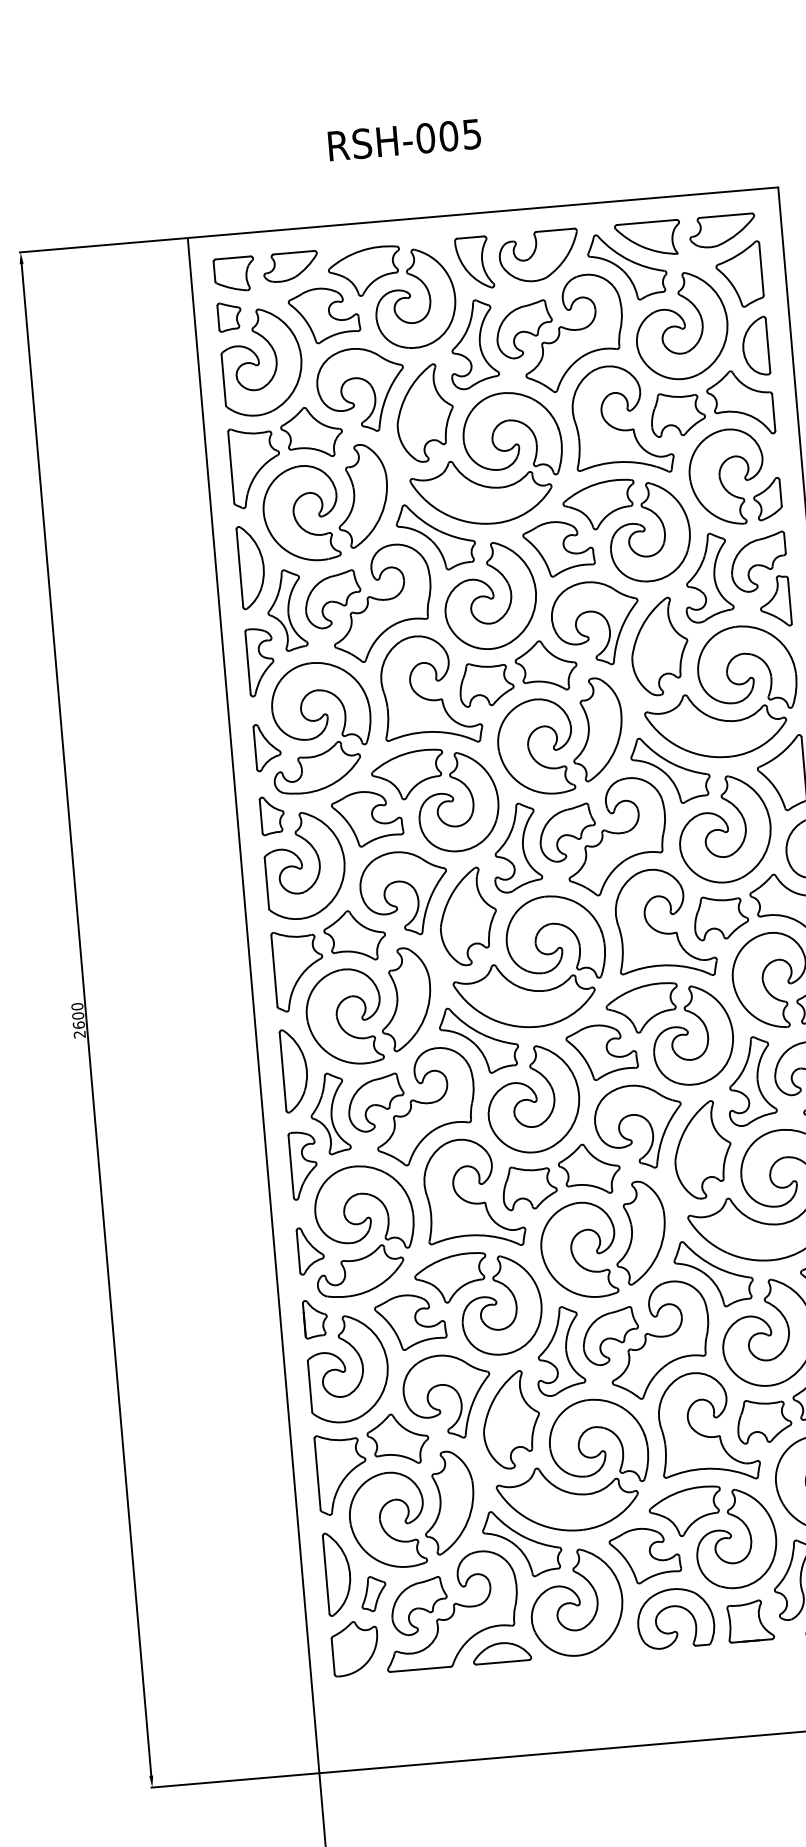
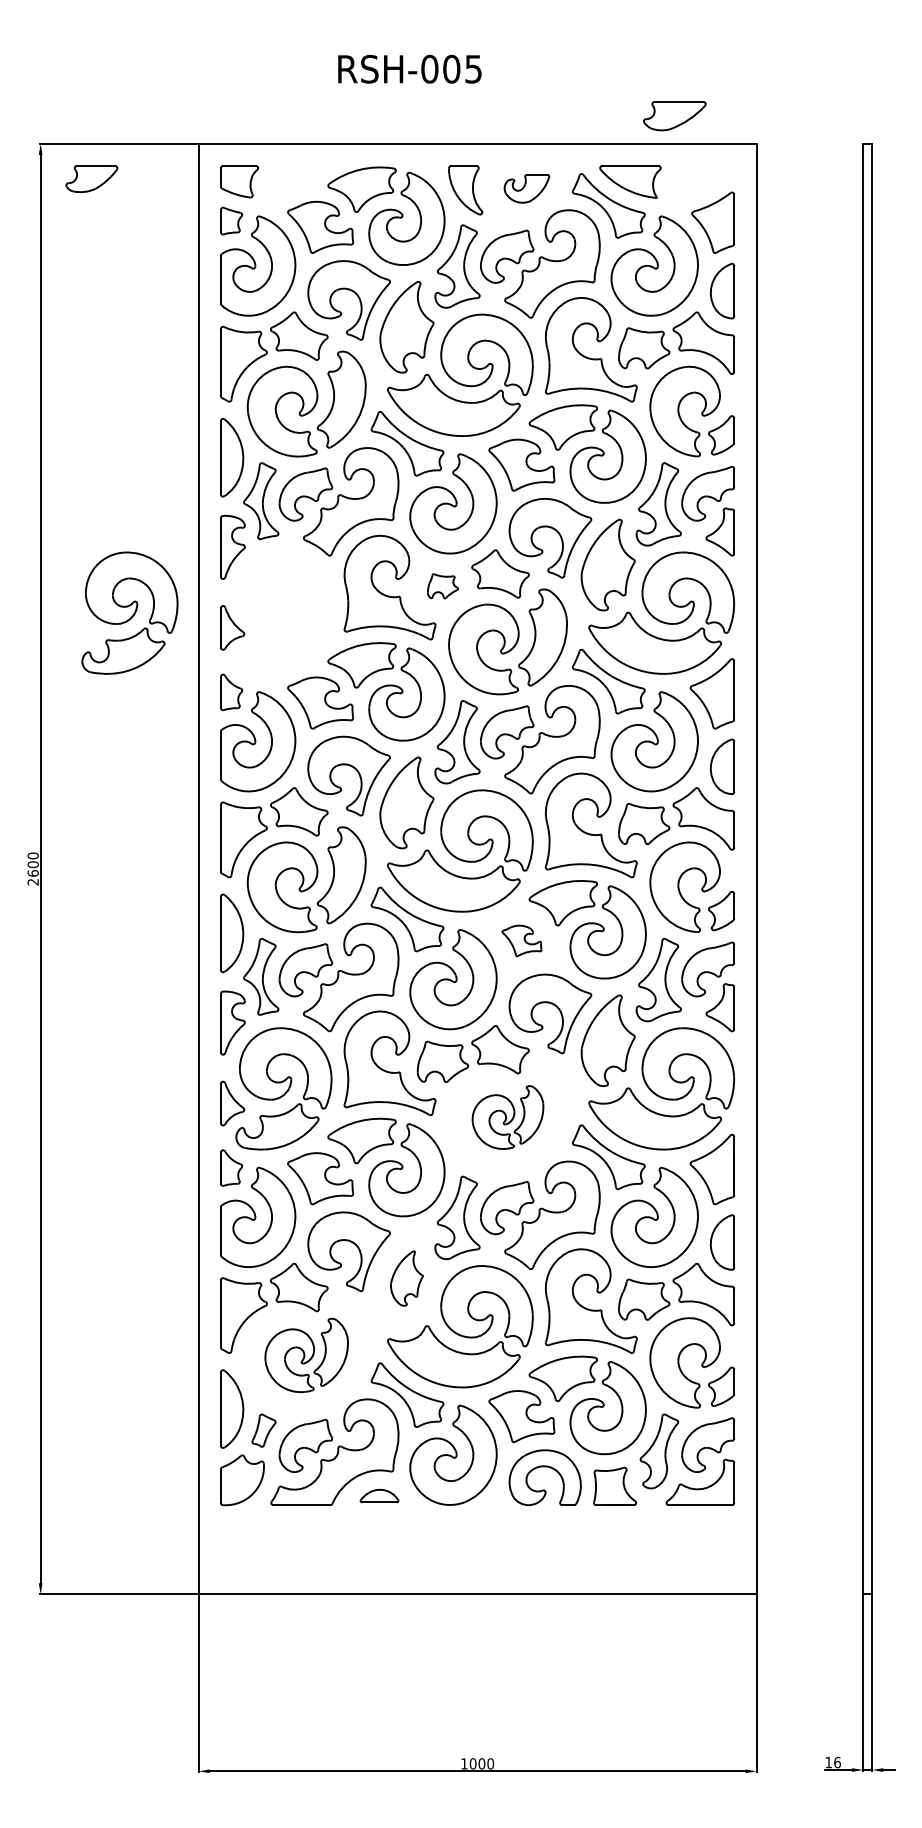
part: (722, 231) -> (674, 116), moved
part: (538, 255) -> (526, 188), size x0.6
part: (290, 267) -> (91, 179), moved
part: (486, 684) -> (442, 586), size x0.6
part: (320, 726) -> (129, 612), moved
part: (601, 1051) -> (521, 940), size x0.6
part: (603, 1240) -> (507, 1117), size x0.6
part: (510, 1420) -> (406, 1278), size x0.6
part: (411, 1510) -> (306, 1355), size x0.7
part: (501, 1652) -> (379, 1495), size x0.7

